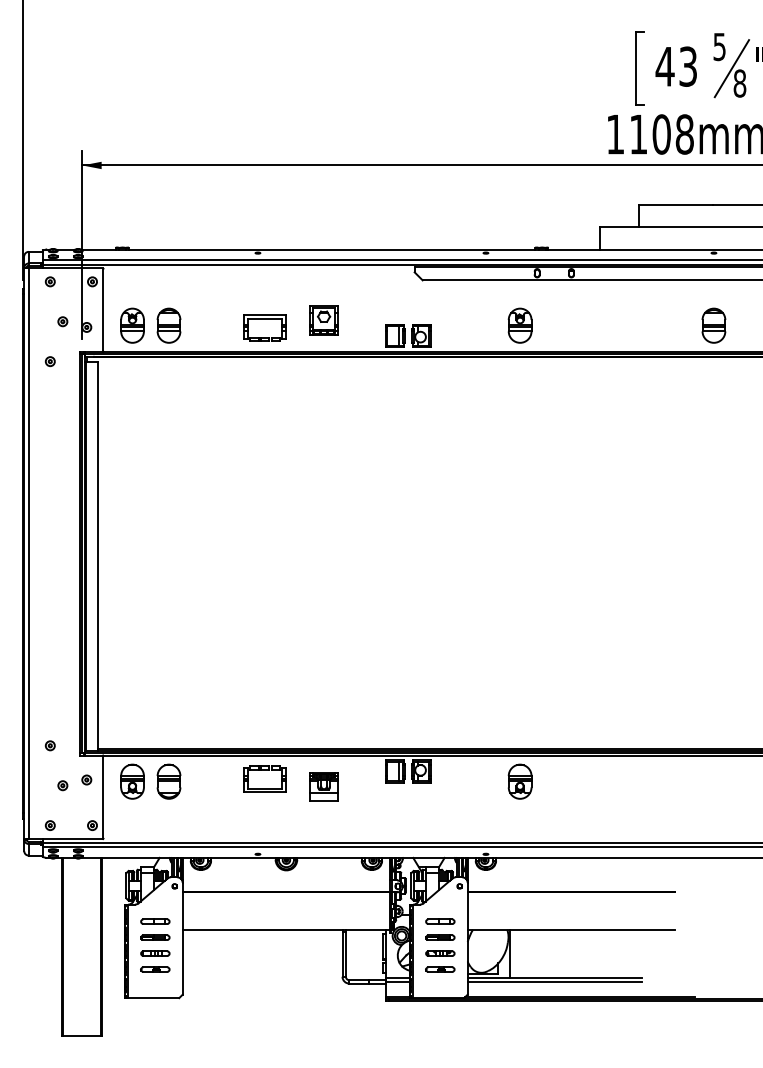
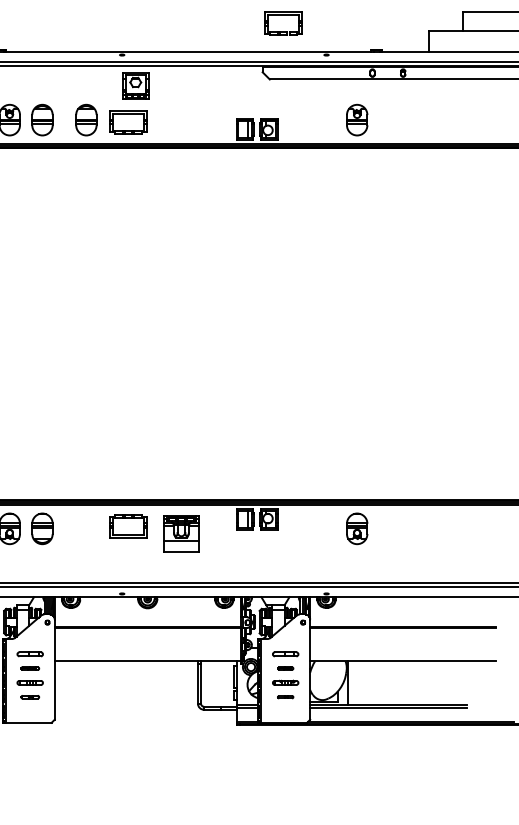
part: (437, 209) -> (283, 15), added
part: (323, 320) -> (135, 85), moved
part: (217, 325) -> (85, 119), added
part: (323, 786) -> (180, 533), size x1.4
part: (155, 937) -> (30, 668), size x0.7
part: (440, 937) -> (285, 668), size x0.6
part: (155, 969) -> (30, 697), size x0.7
part: (440, 969) -> (285, 697), size x0.6

